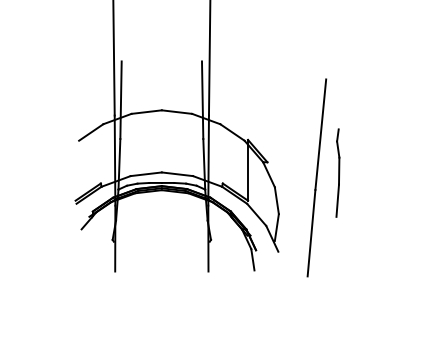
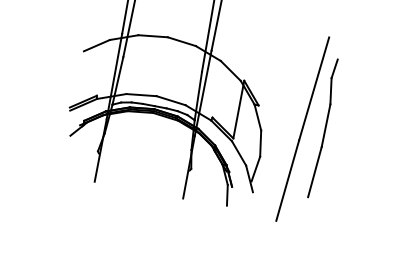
part: (337, 172) -> (323, 127), size x1.67

